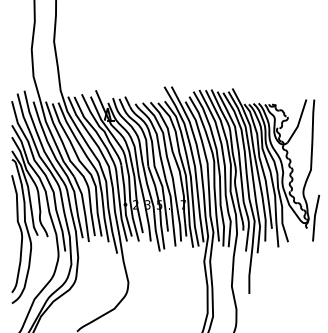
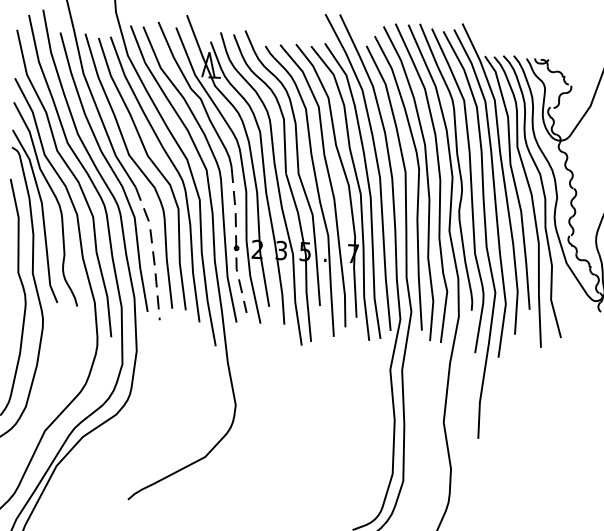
line: (125, 201) -> (236, 241), solid -> dashed
line: (84, 208) -> (153, 252), solid -> dashed

